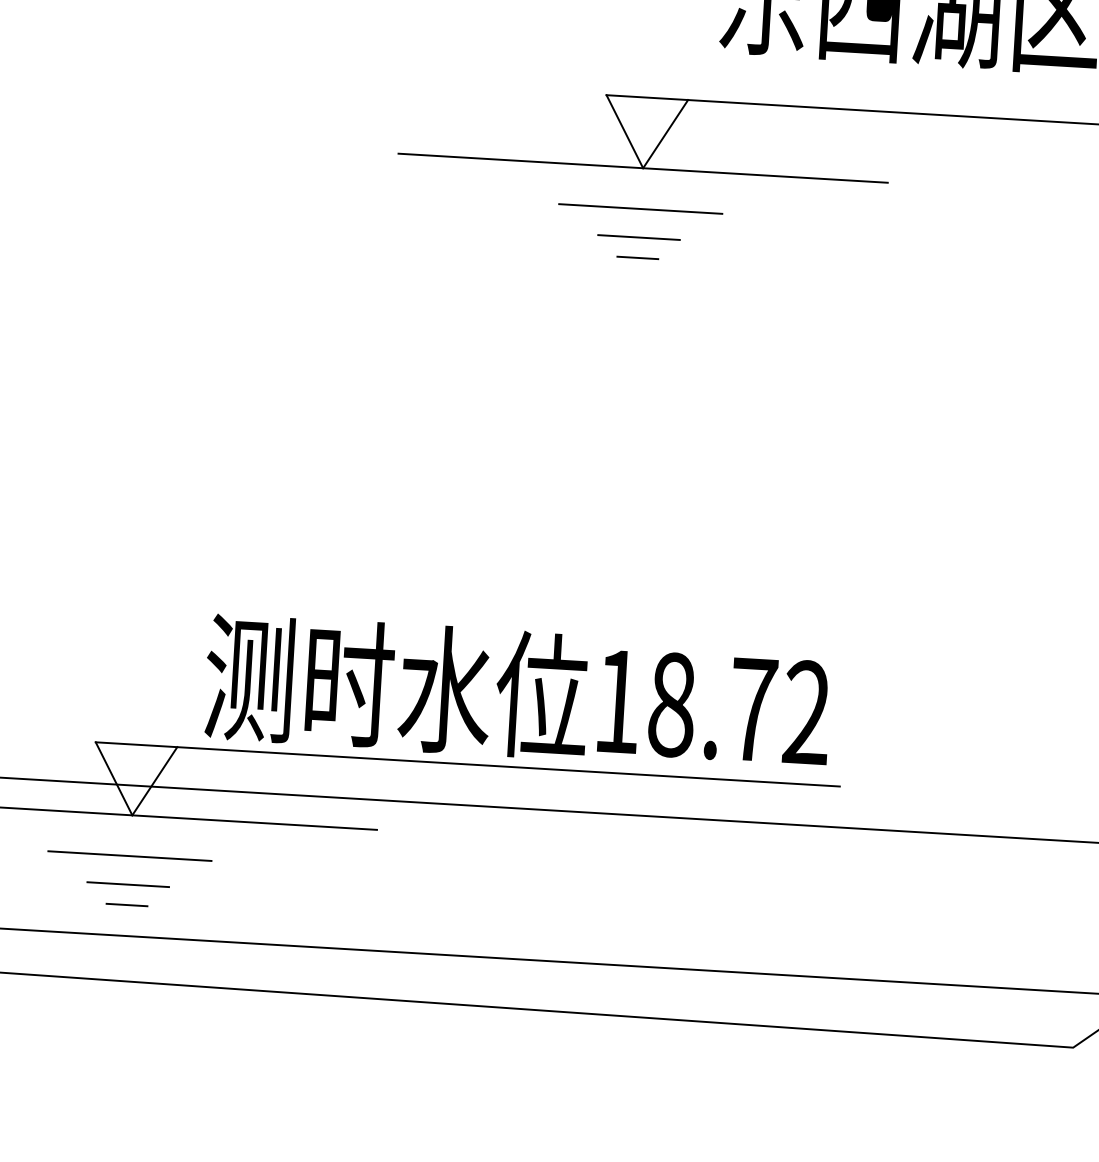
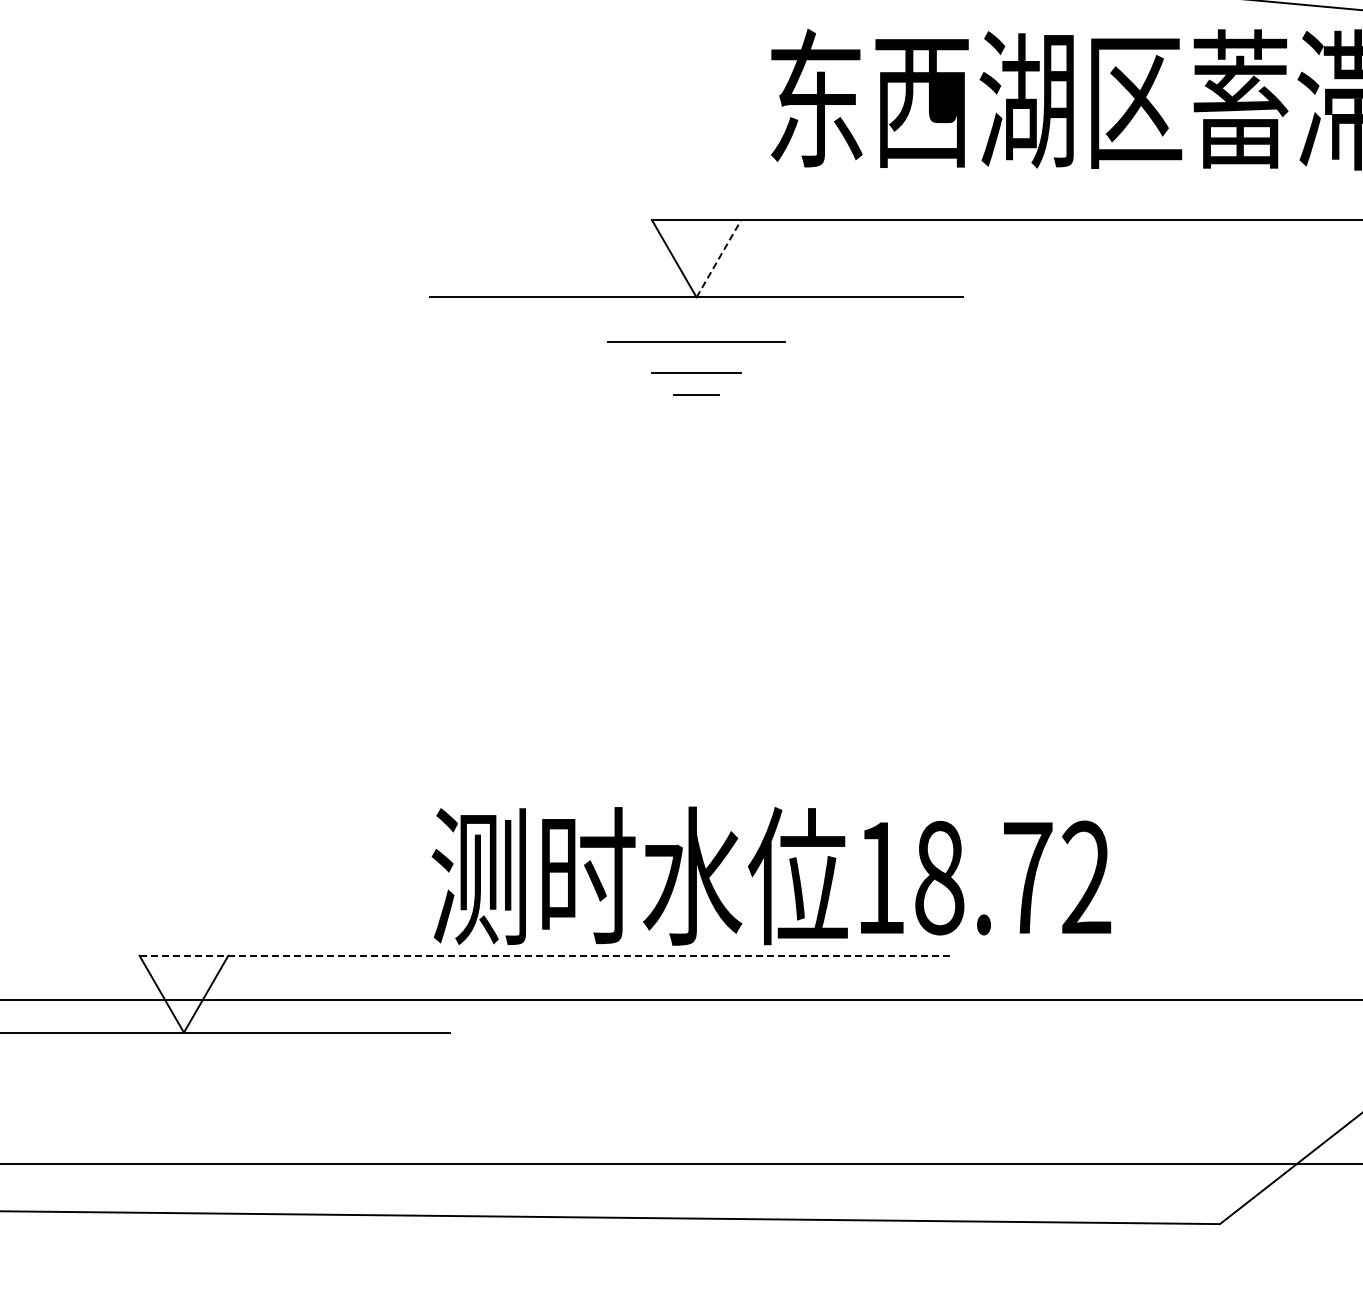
line: (666, 133) -> (719, 258), solid -> dashed
text: (517, 693) -> (771, 875), moved
line: (468, 764) -> (545, 955), solid -> dashed
line: (129, 856) -> (183, 1077), removed
line: (127, 884) -> (183, 1108), removed
line: (126, 904) -> (183, 1129), removed

